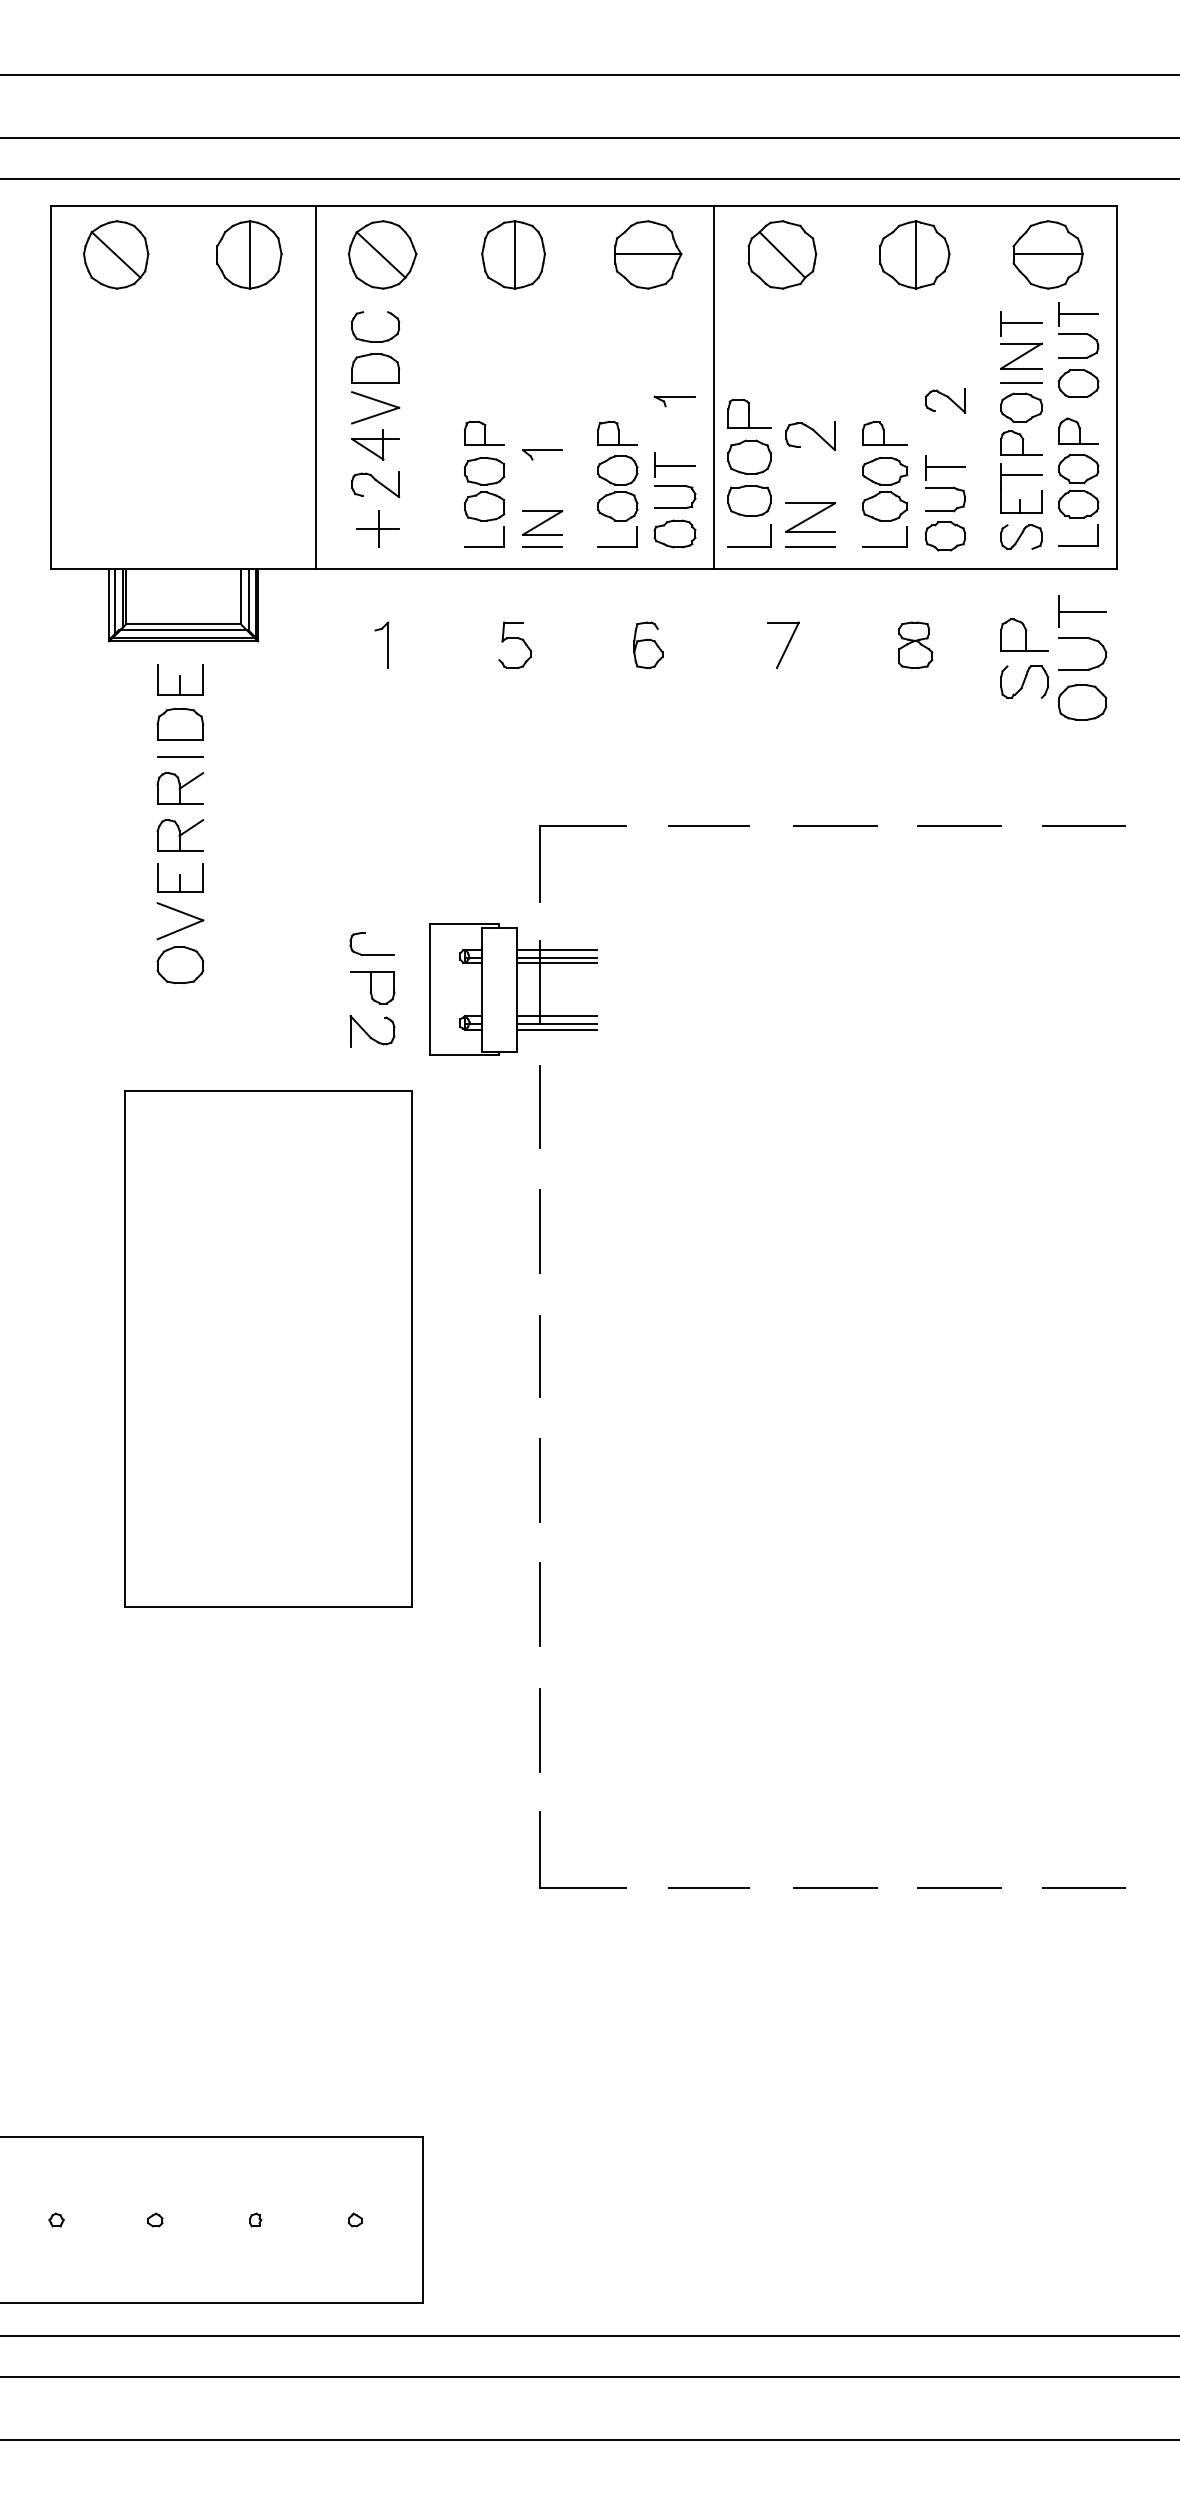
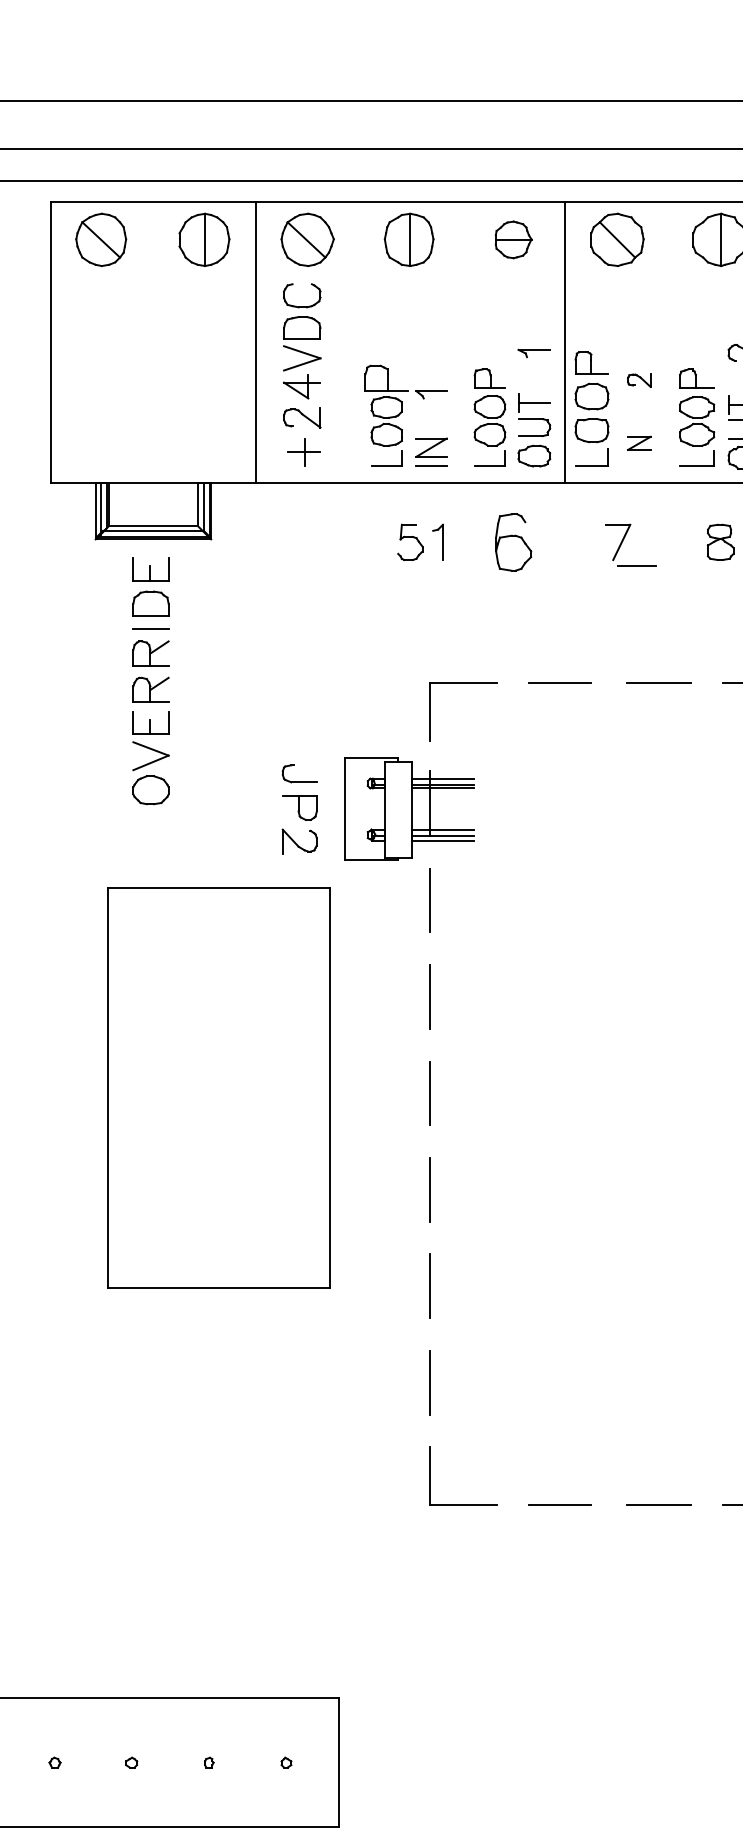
part: (648, 254) -> (513, 239), size x0.7
part: (484, 432) -> (386, 377), size x1.4
part: (810, 436) -> (639, 380), size x0.6
part: (810, 517) -> (639, 443), size x0.6
line: (810, 546) -> (636, 565), moved
part: (381, 644) -> (437, 541), moved
part: (648, 644) -> (513, 541), size x1.6

